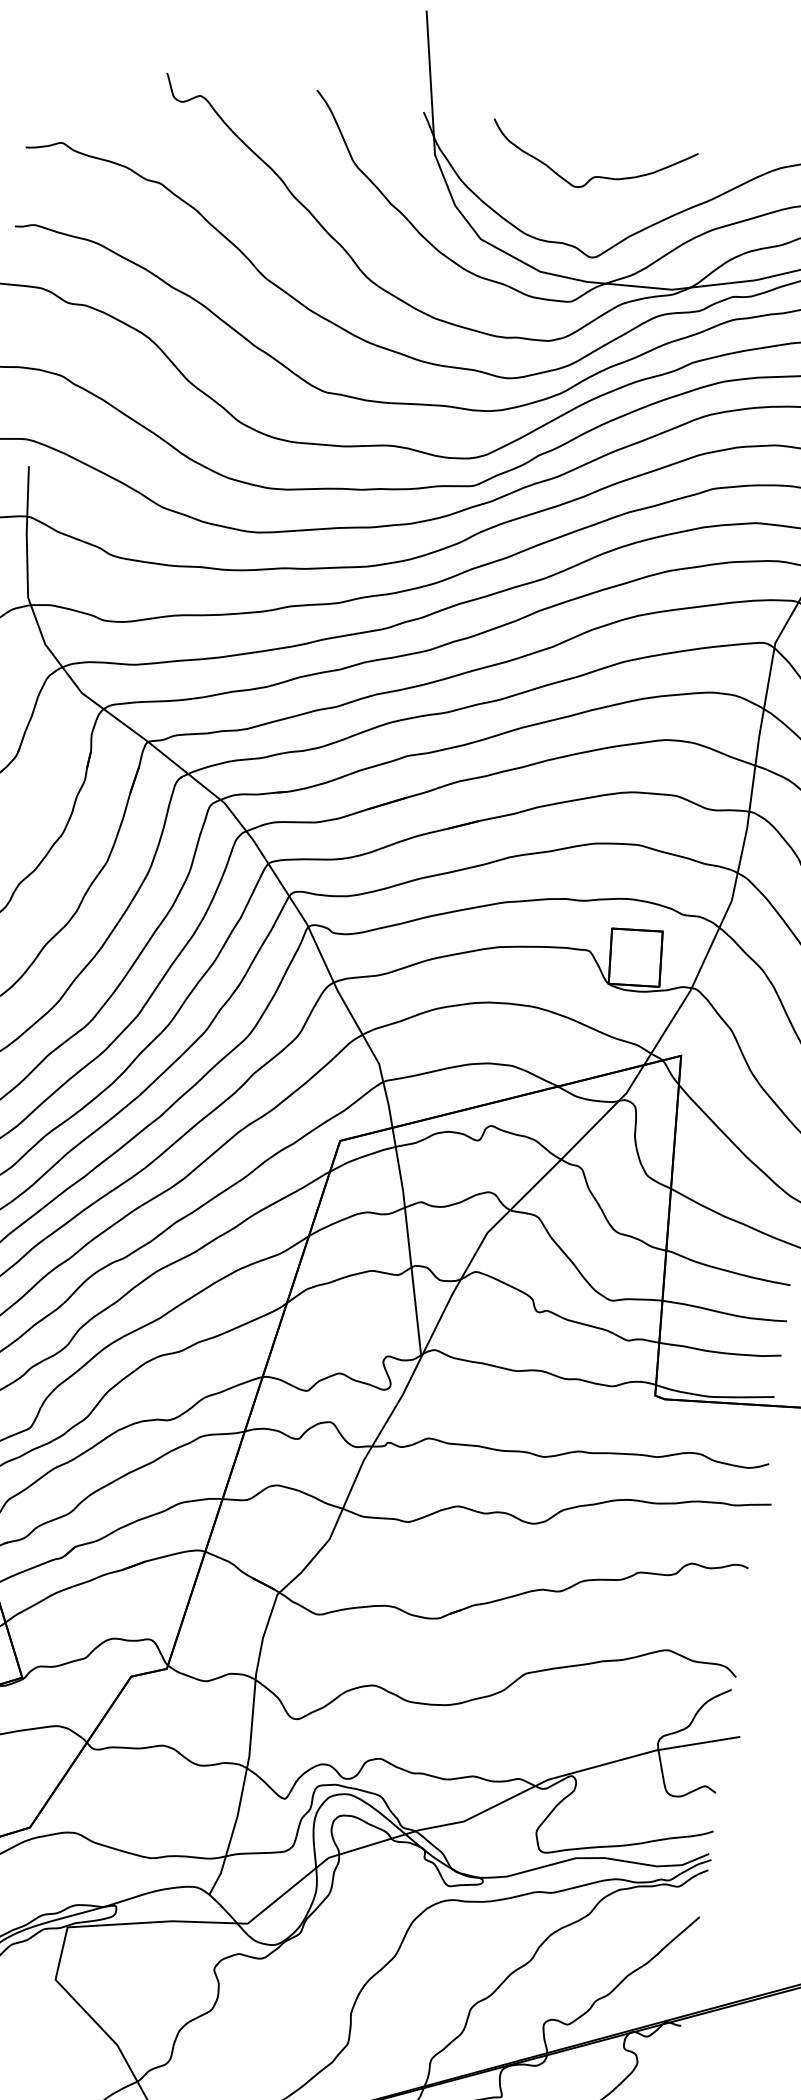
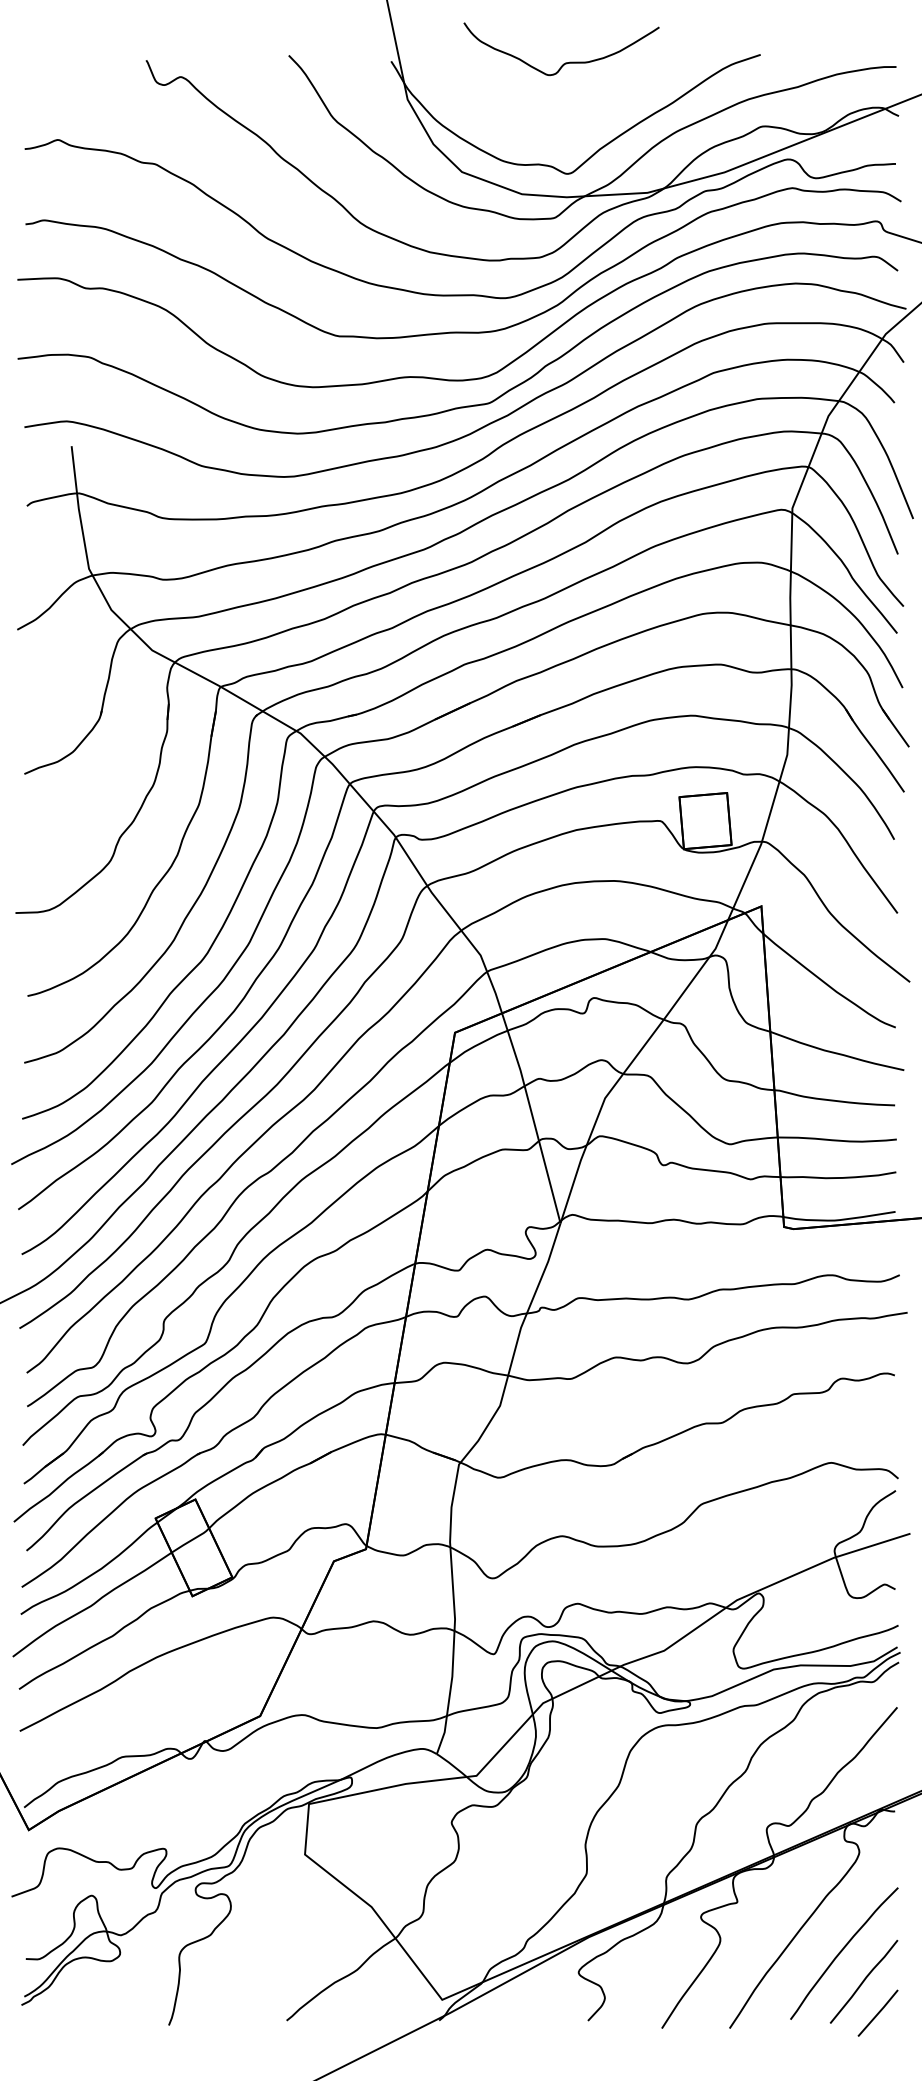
curve: (594, 176) -> (565, 62), moved

